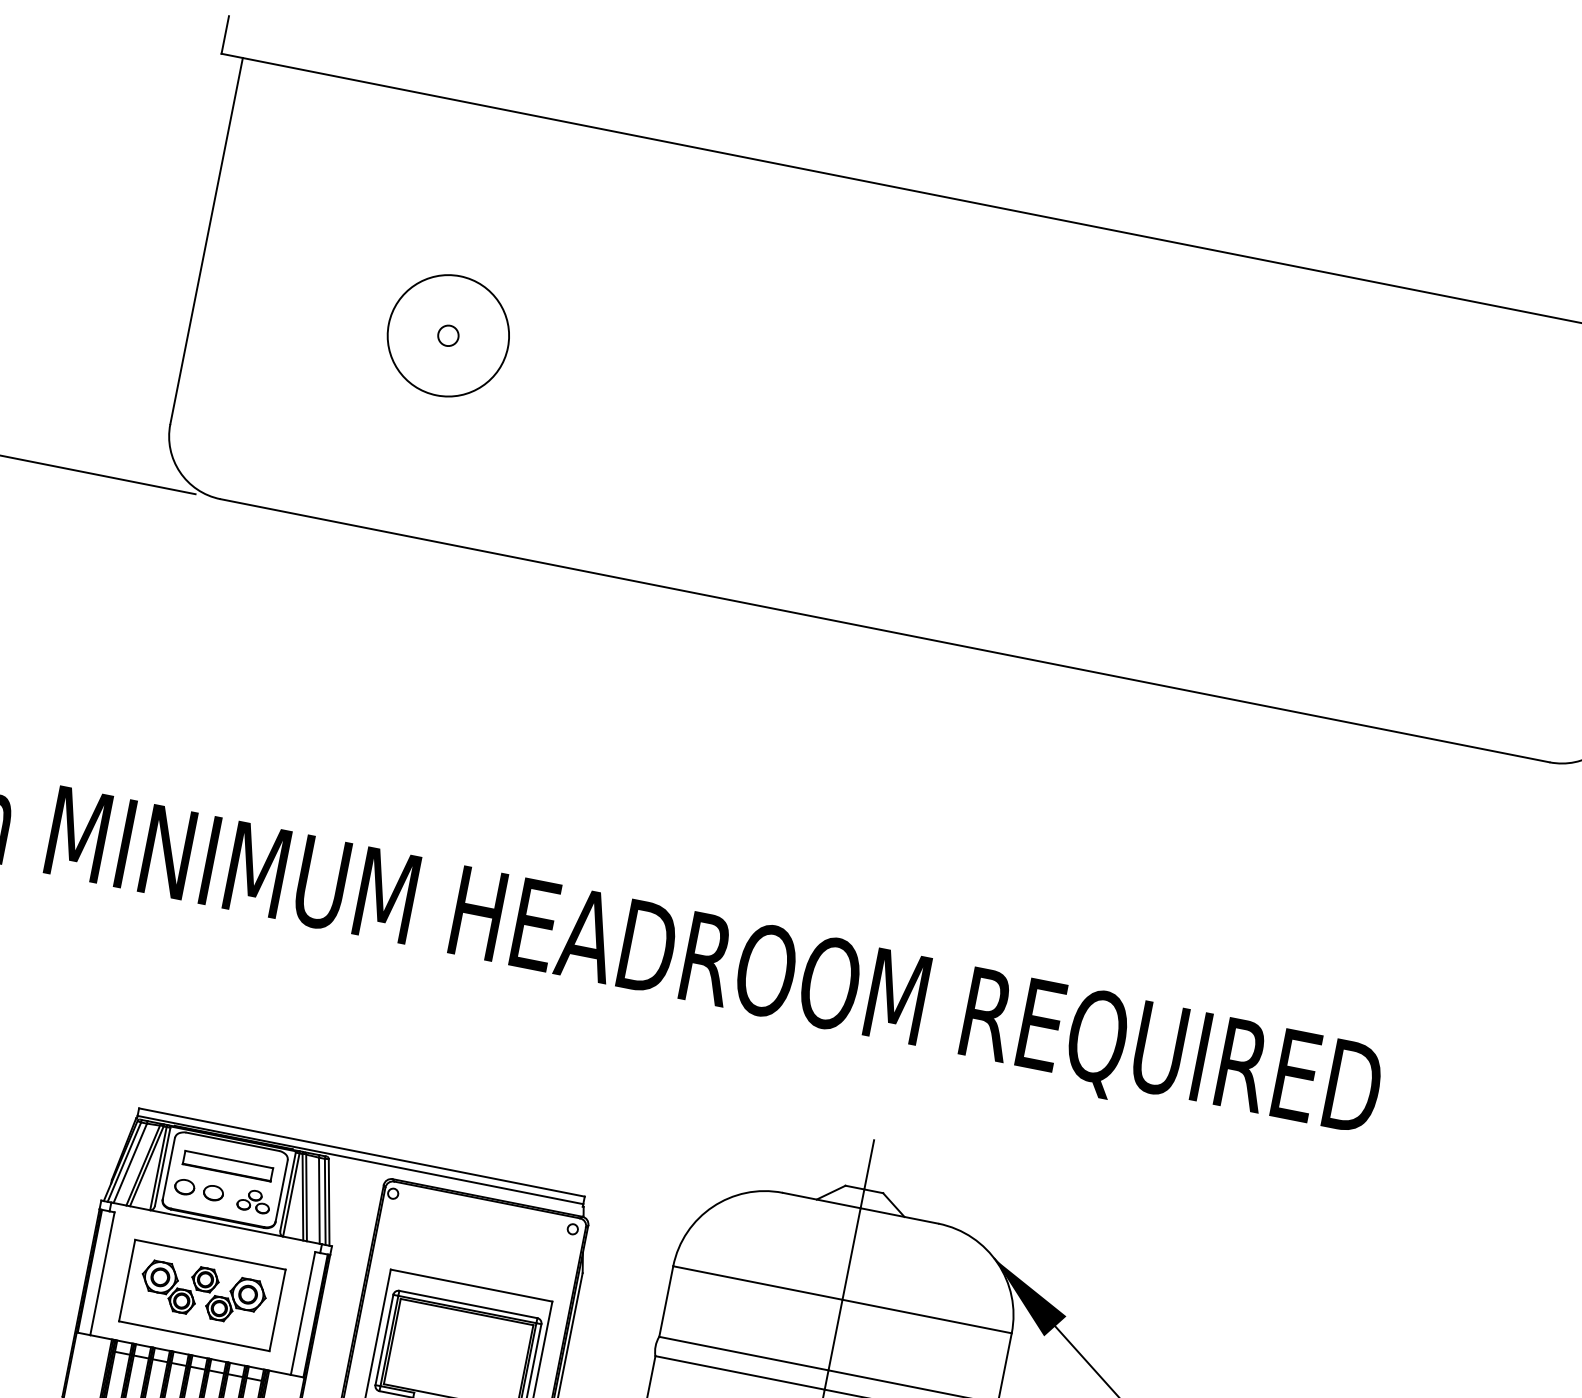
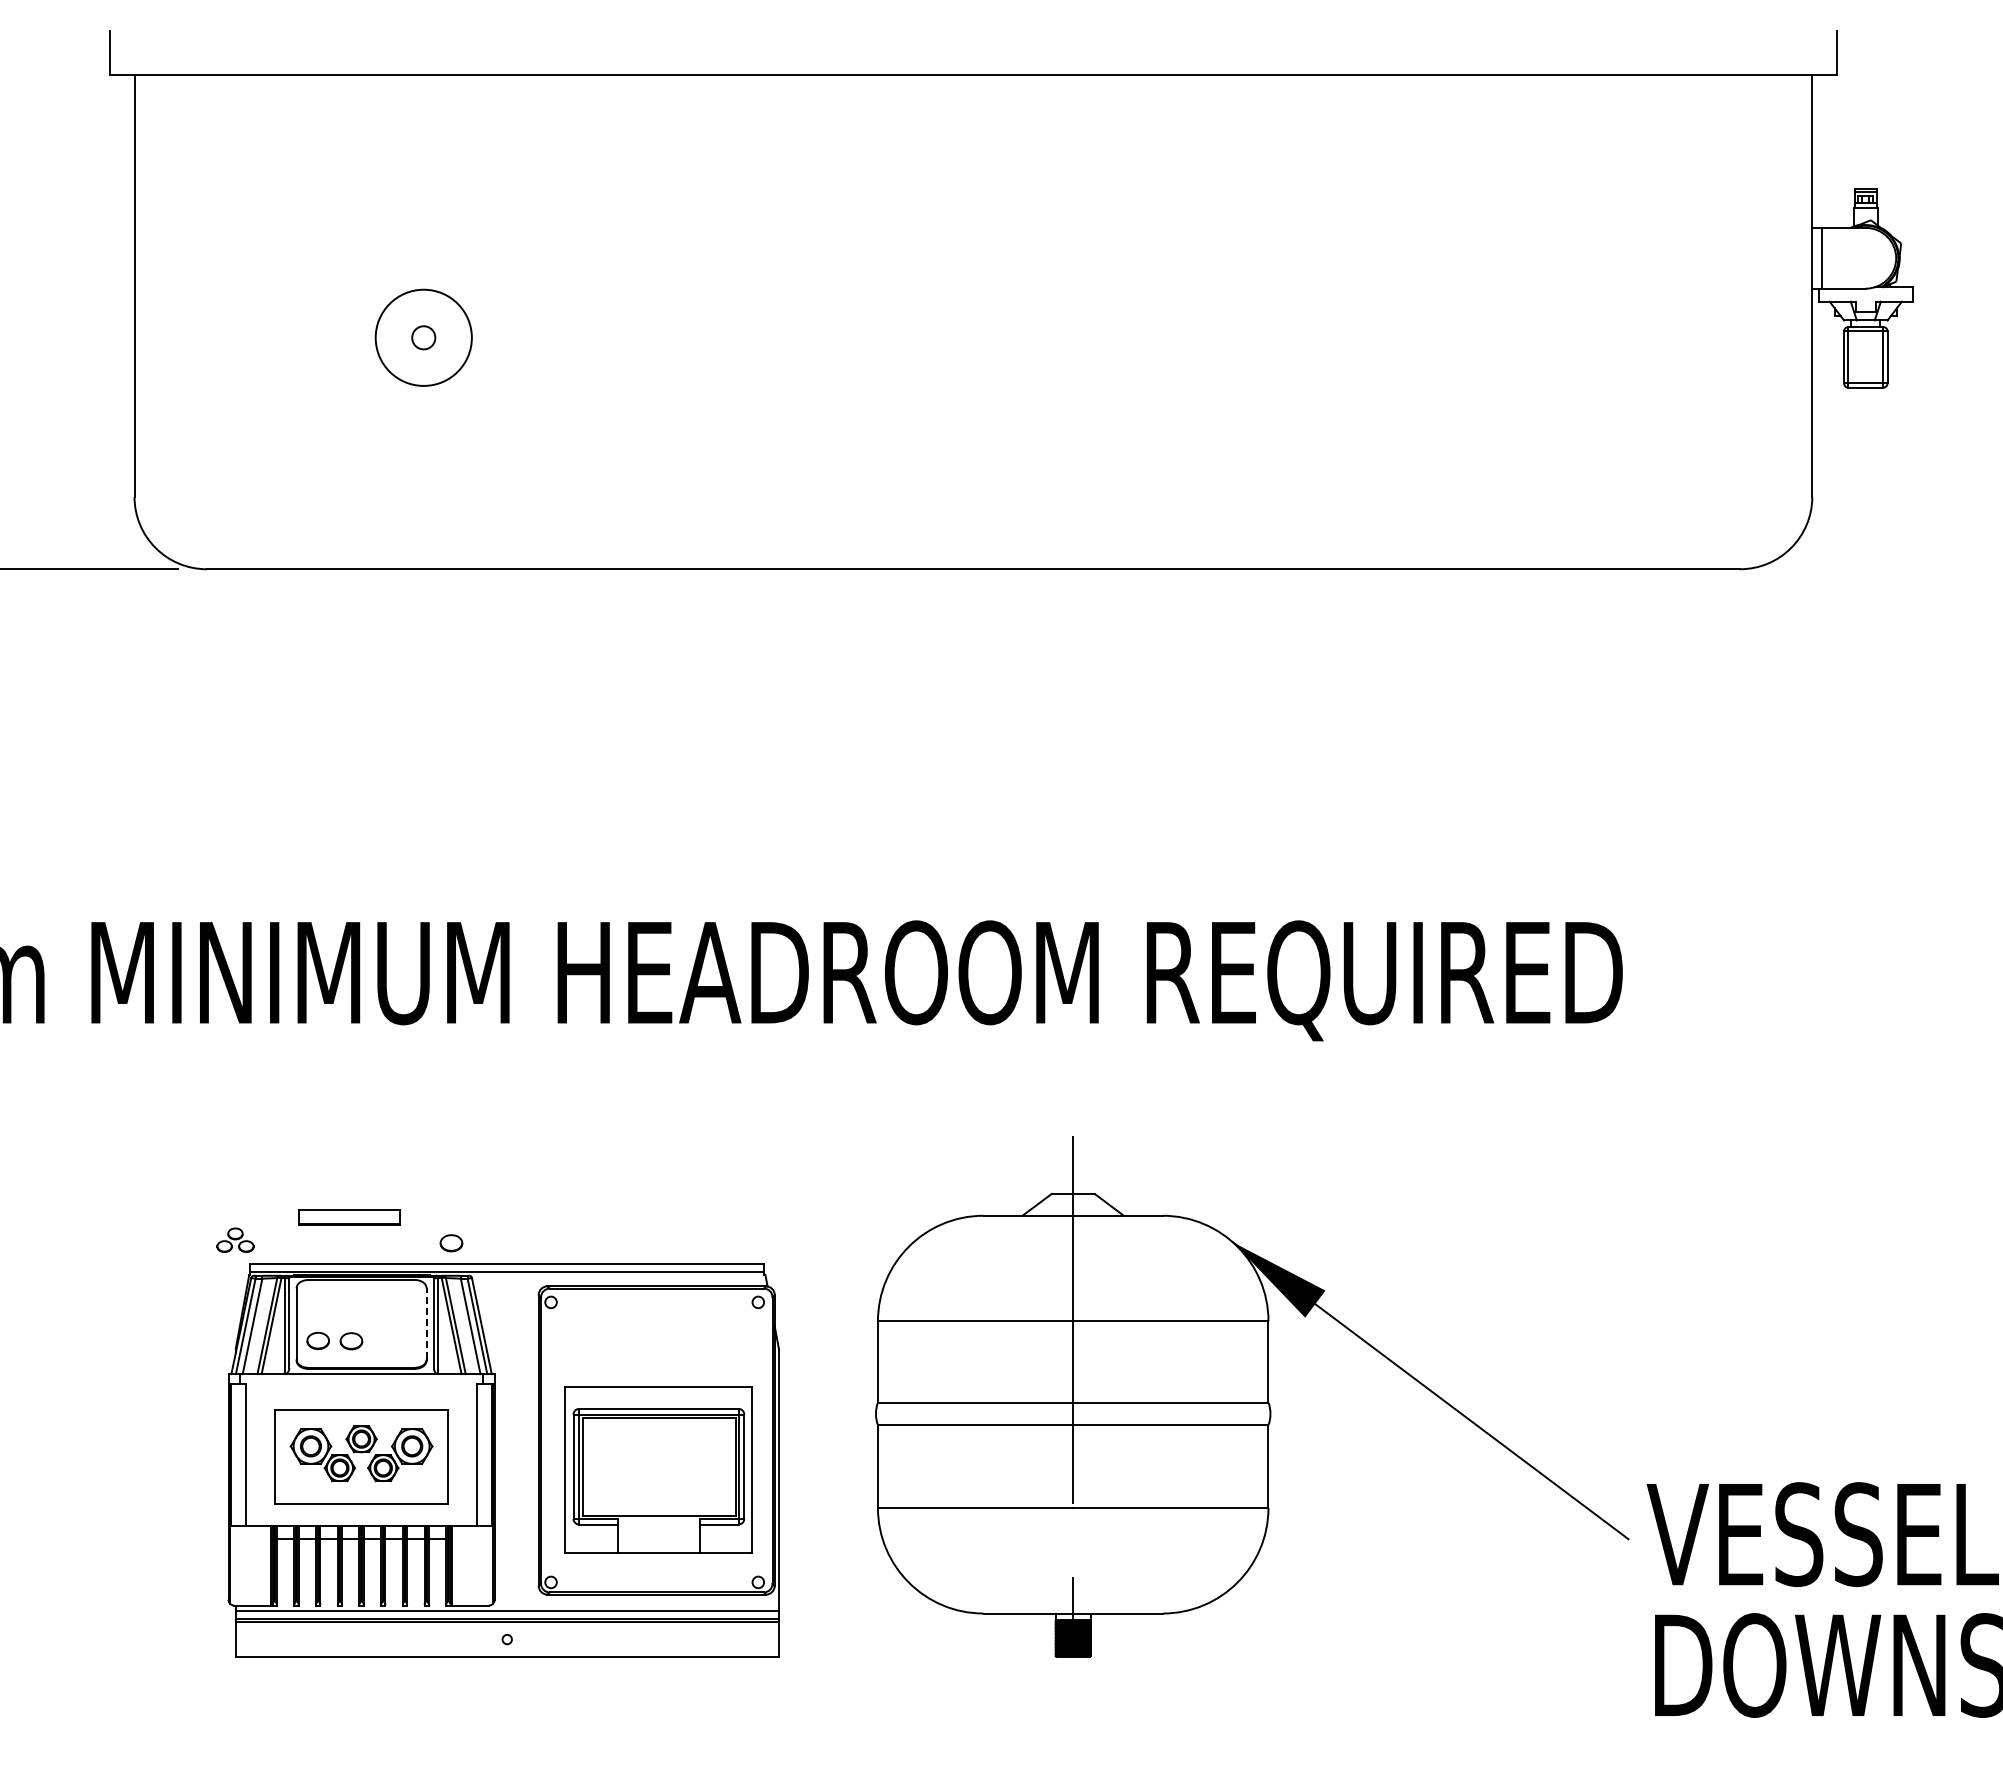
circle: (448, 335) -> (423, 337), size x0.7
part: (316, 1125) -> (451, 1243), added
part: (227, 1166) -> (349, 1217), moved
line: (281, 1190) -> (426, 1323), solid -> dashed
part: (254, 1200) -> (235, 1239), moved

